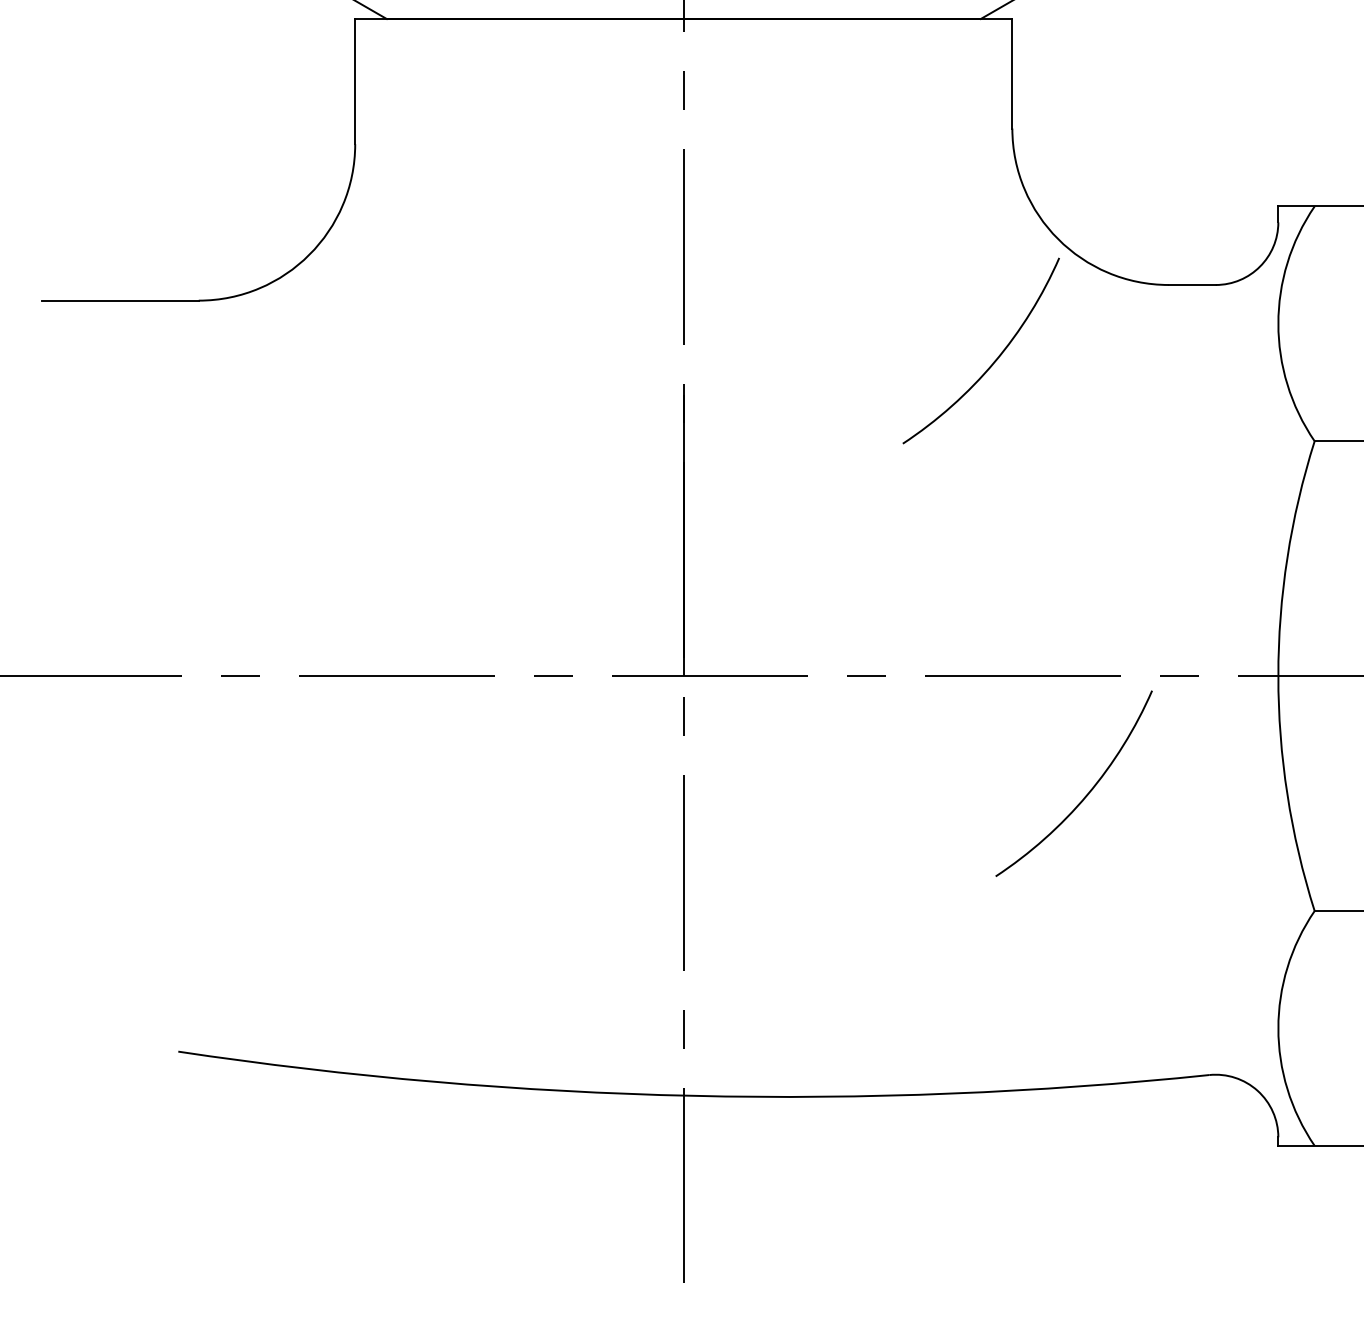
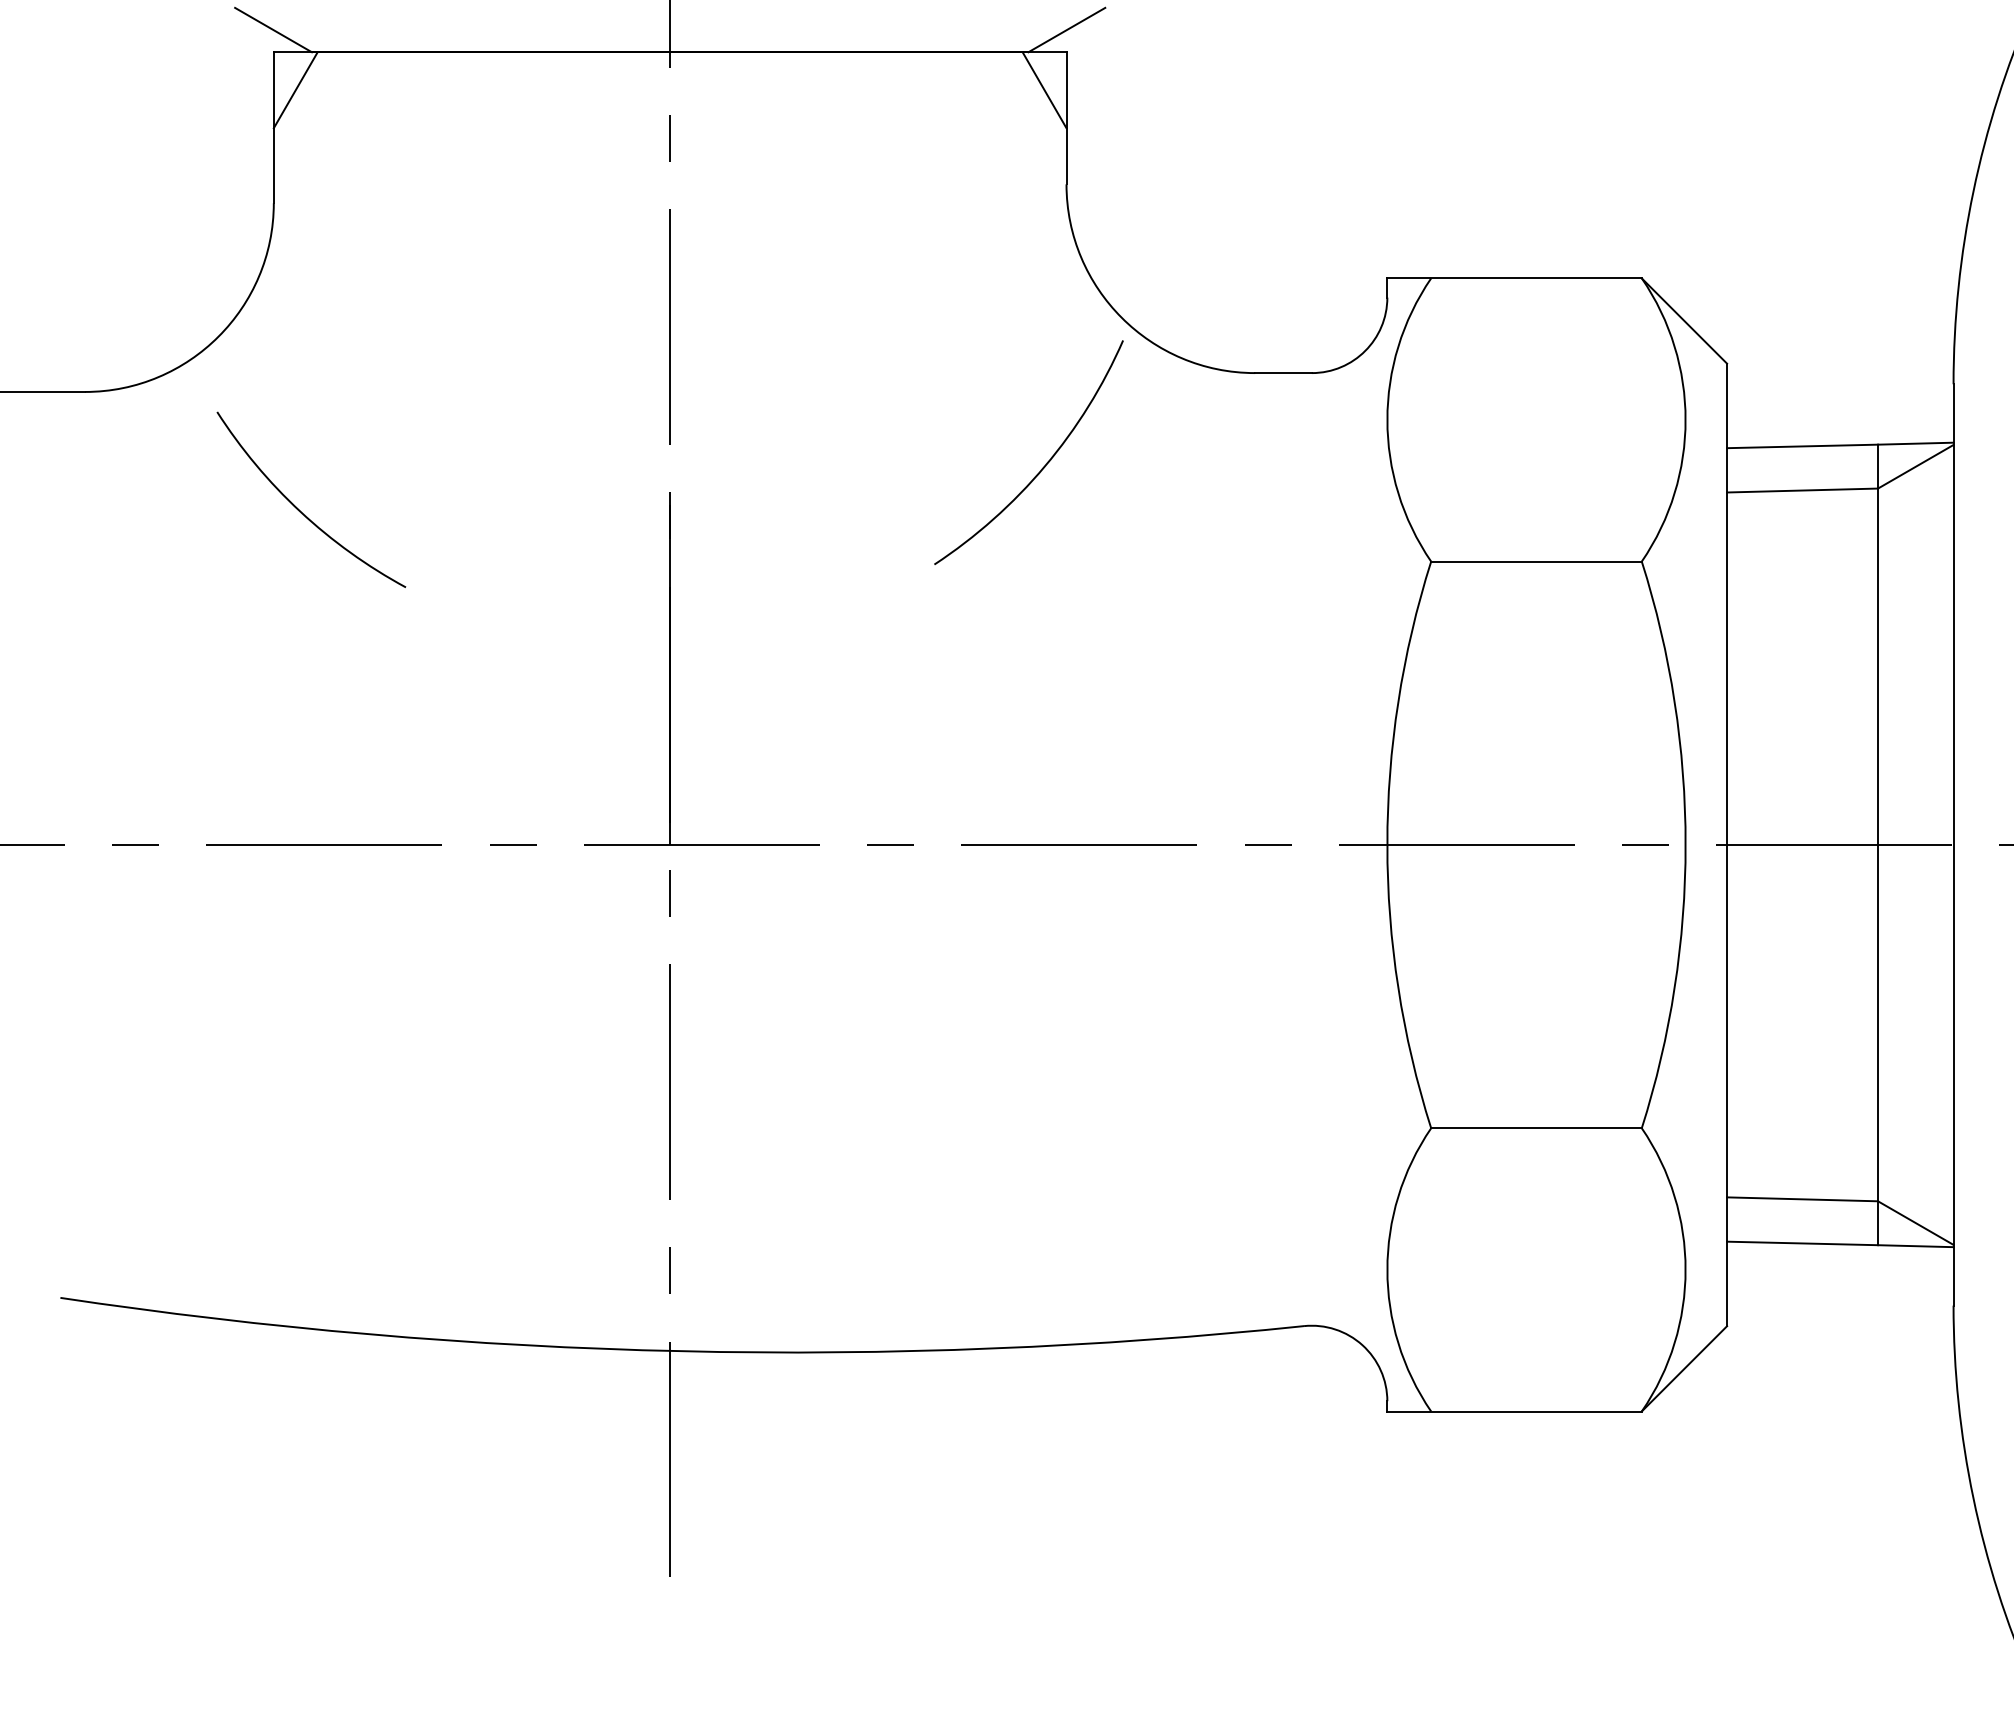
line: (373, 50) -> (295, 90), added
line: (994, 50) -> (1044, 90), added
arc: (377, 398) -> (300, 510), added
arc: (1086, 795) -> (1155, 988), removed

